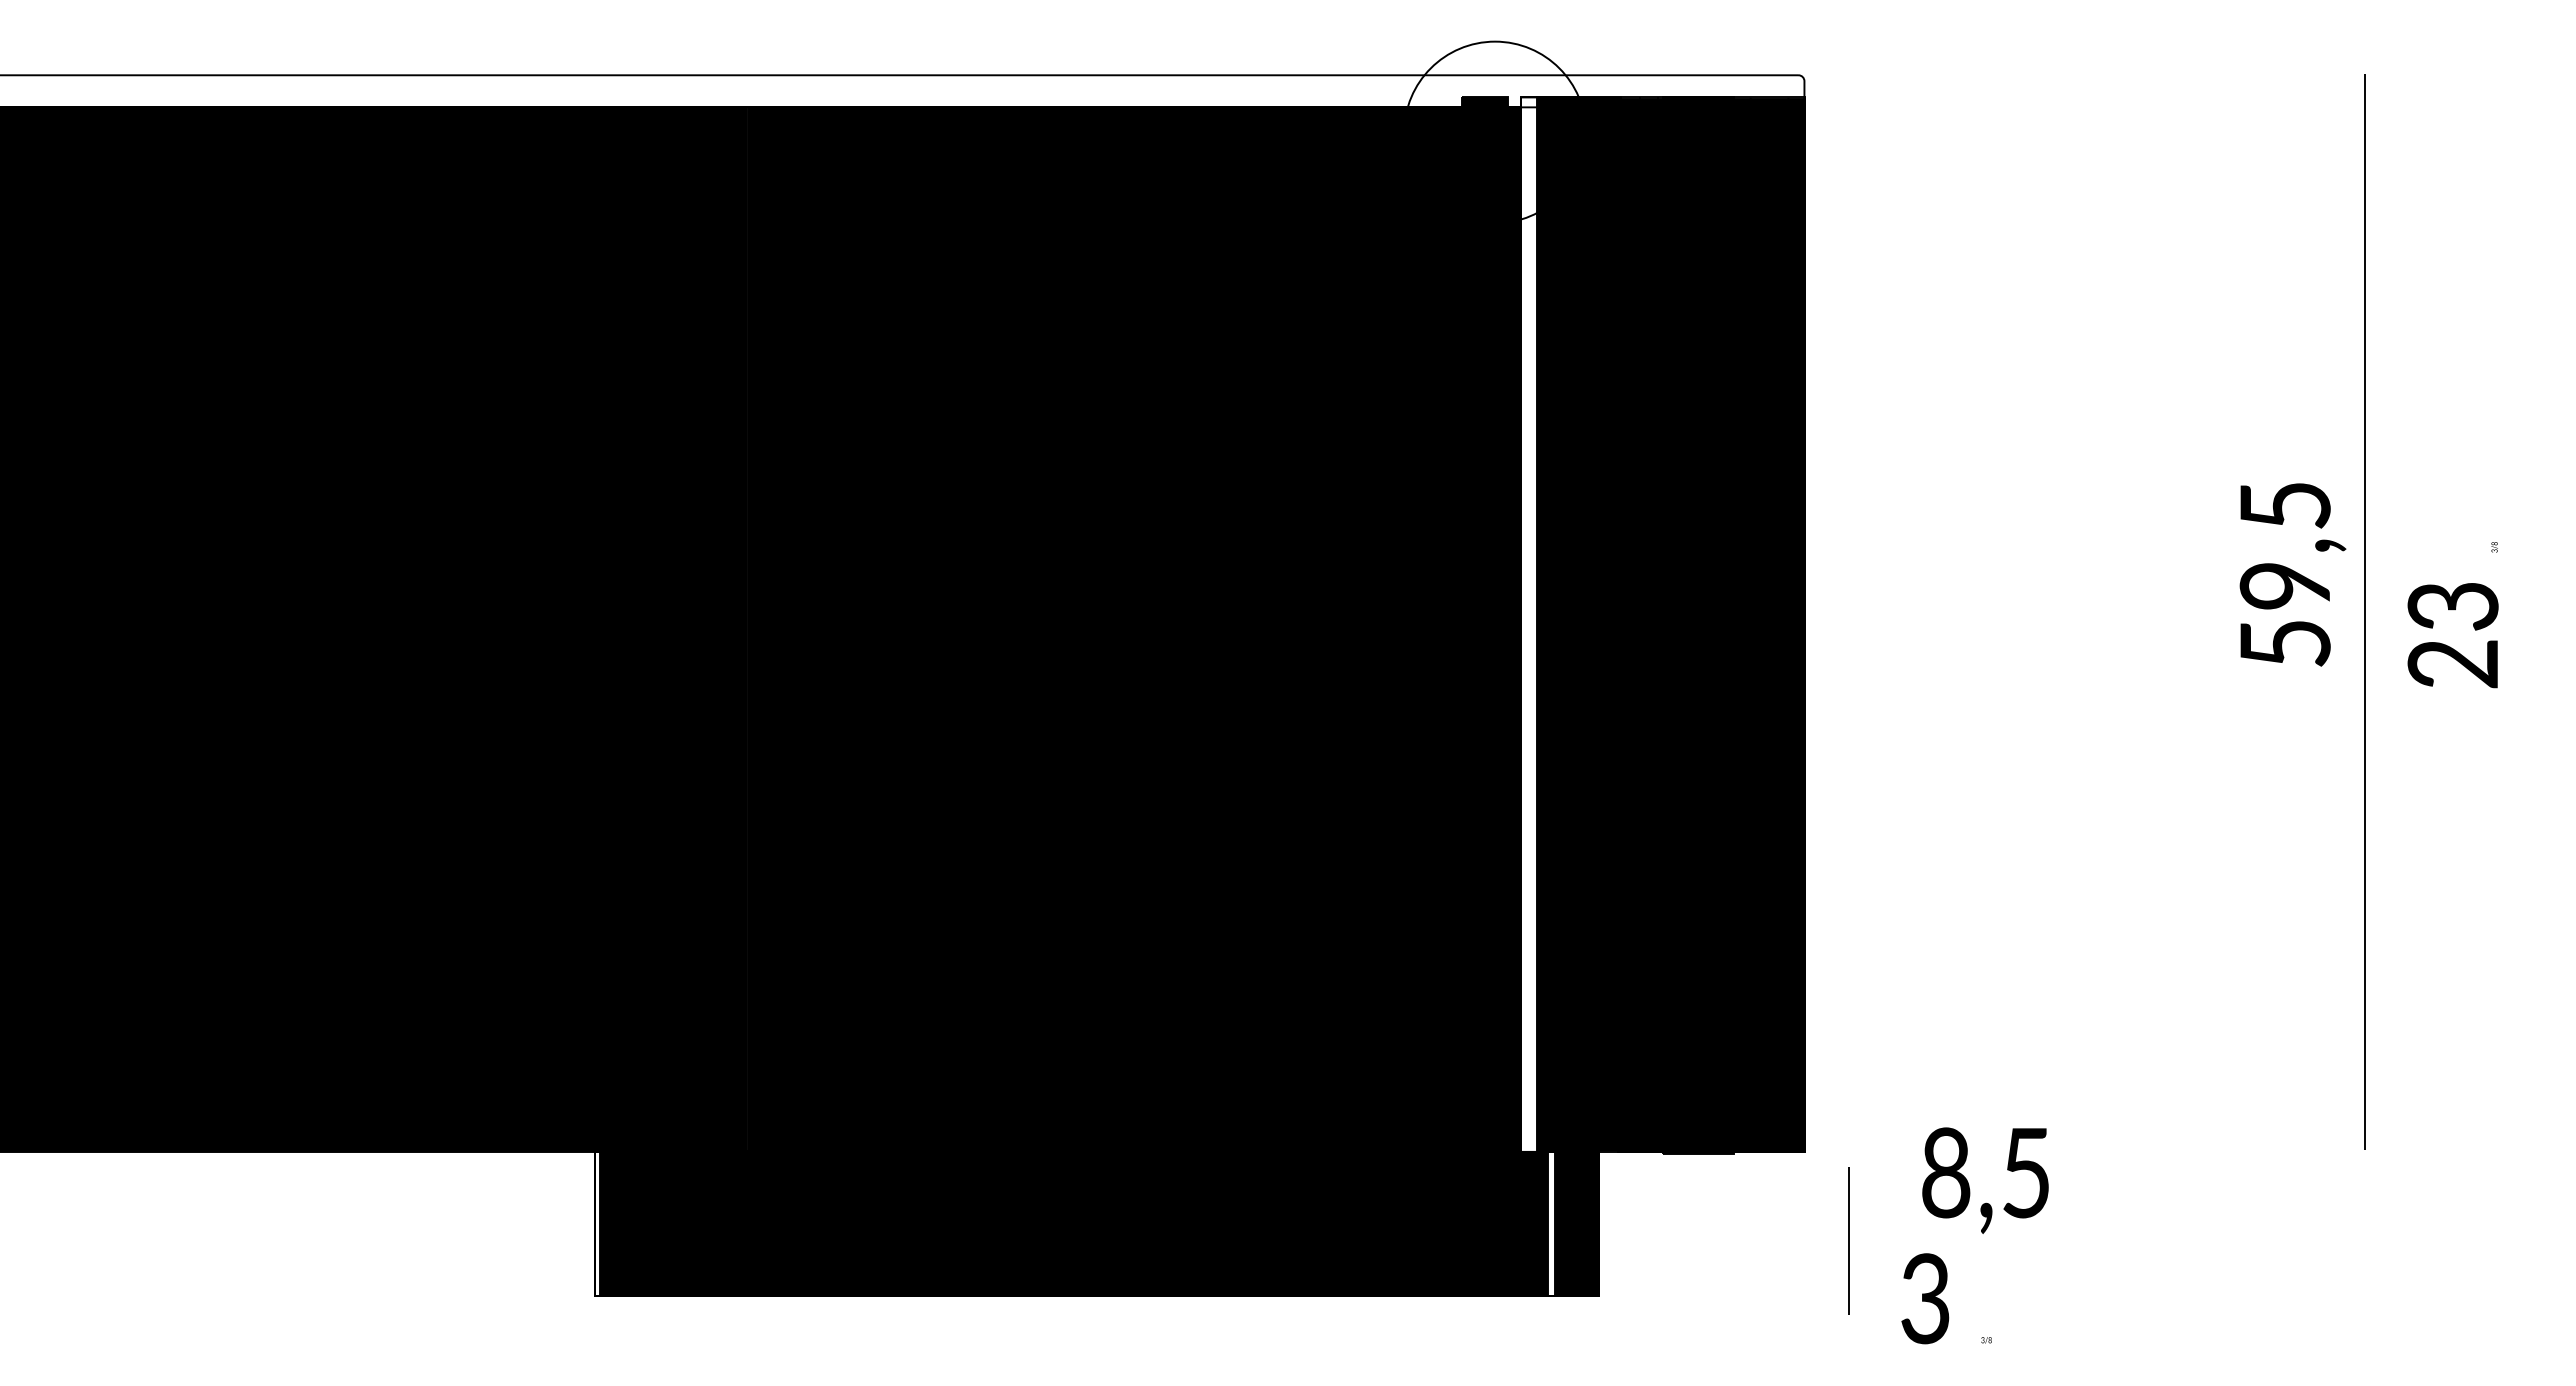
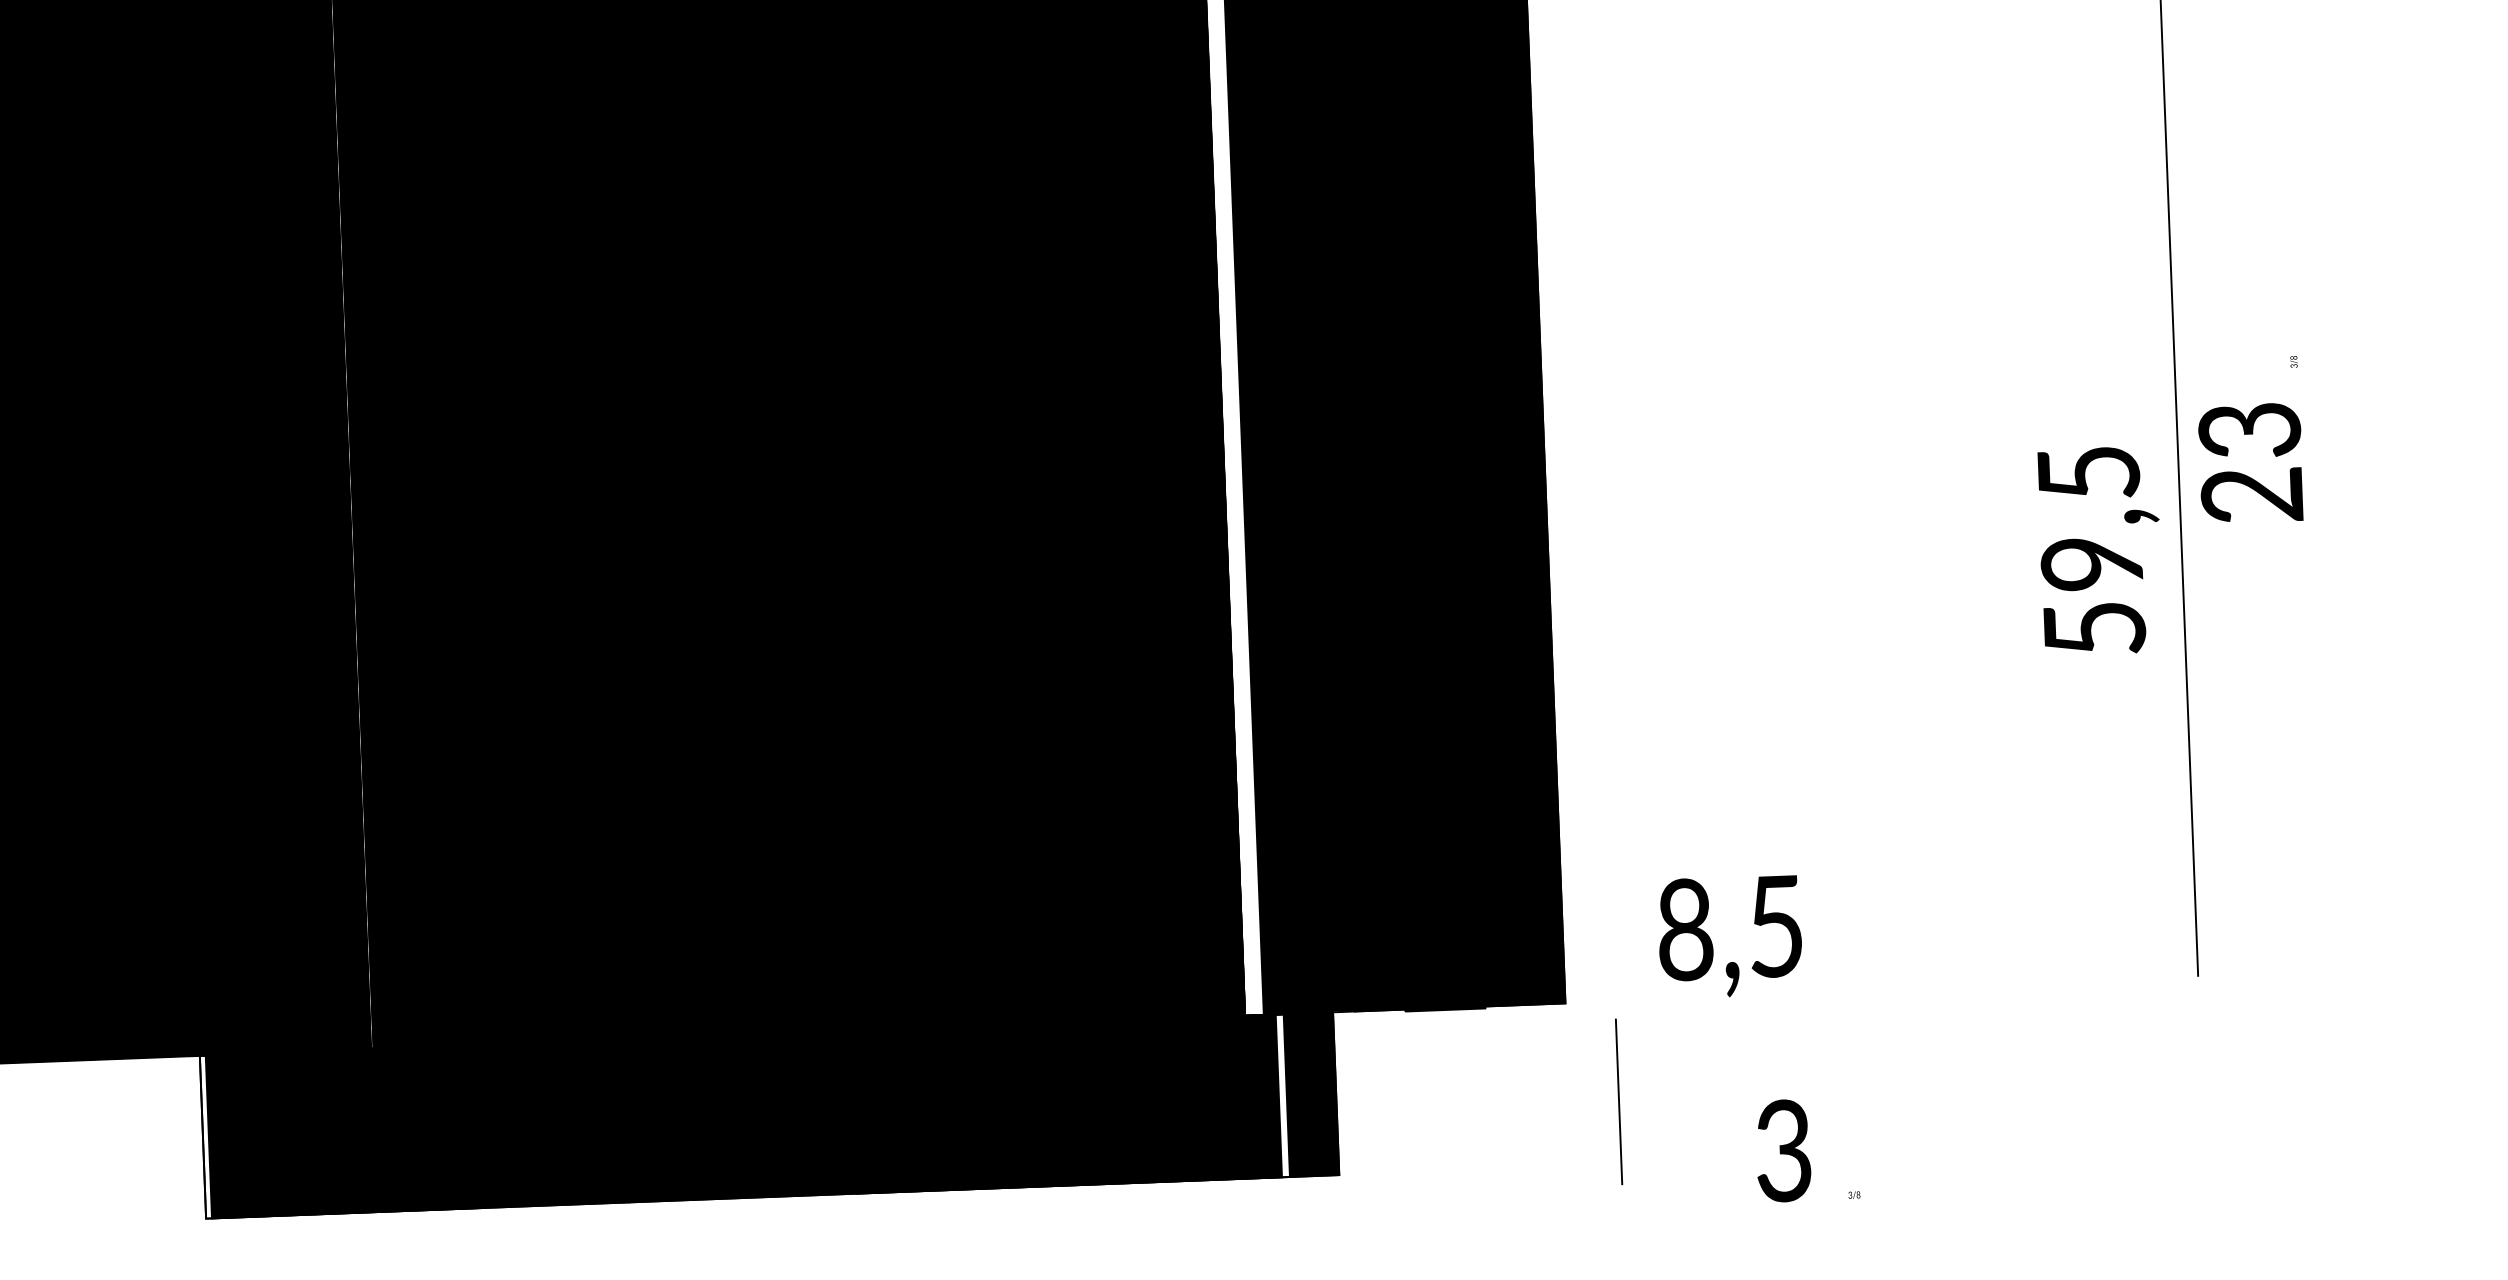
text: (2292, 574) -> (2099, 550), moved
text: (2452, 615) -> (2249, 440), moved
text: (1985, 1180) -> (1730, 936), moved
text: (1946, 1298) -> (1807, 1149), moved

